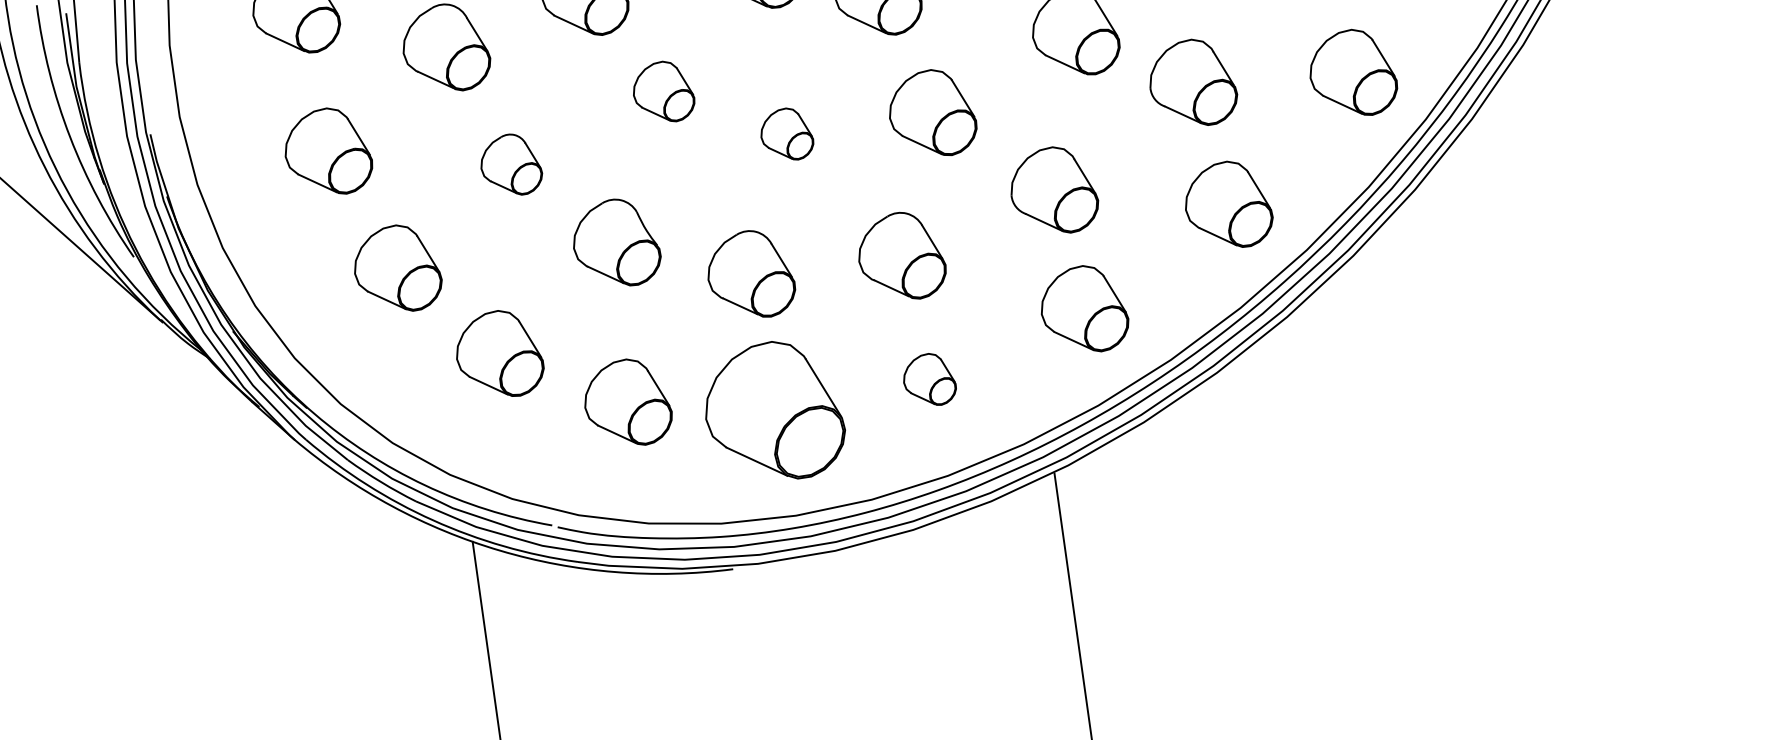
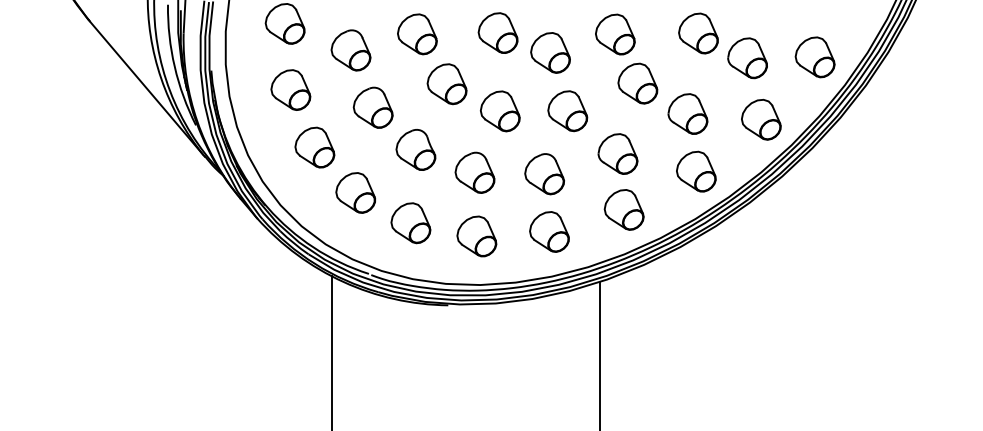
part: (662, 92) -> (446, 84), size x1.43
part: (787, 134) -> (500, 111), size x1.67
part: (509, 165) -> (372, 107), size x1.43
part: (929, 379) -> (549, 231), size x1.67
part: (773, 412) -> (476, 236), size x0.62

